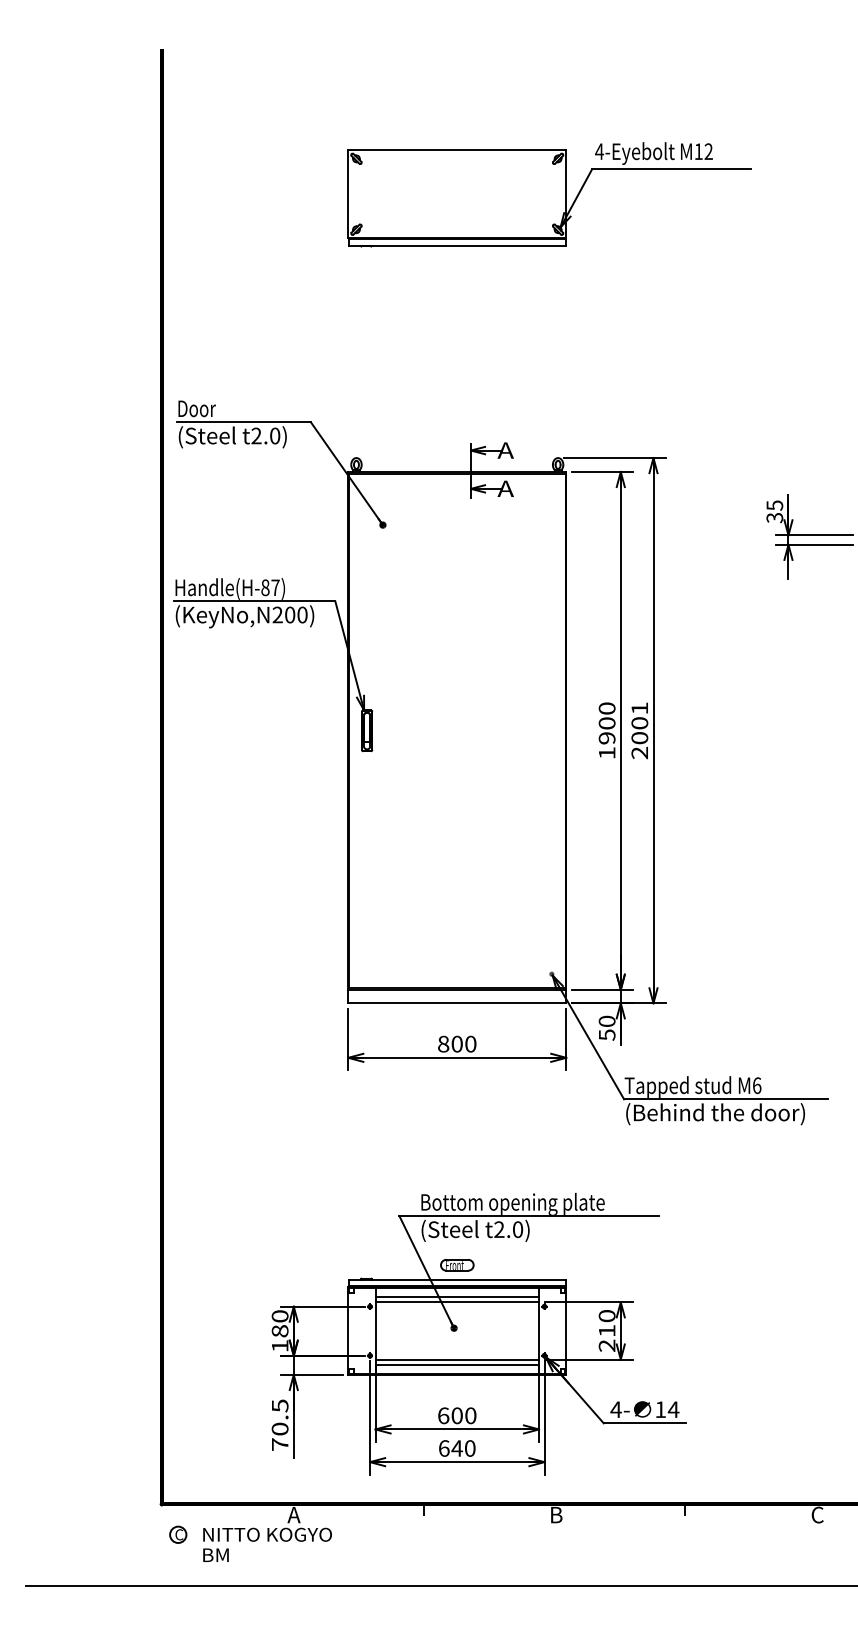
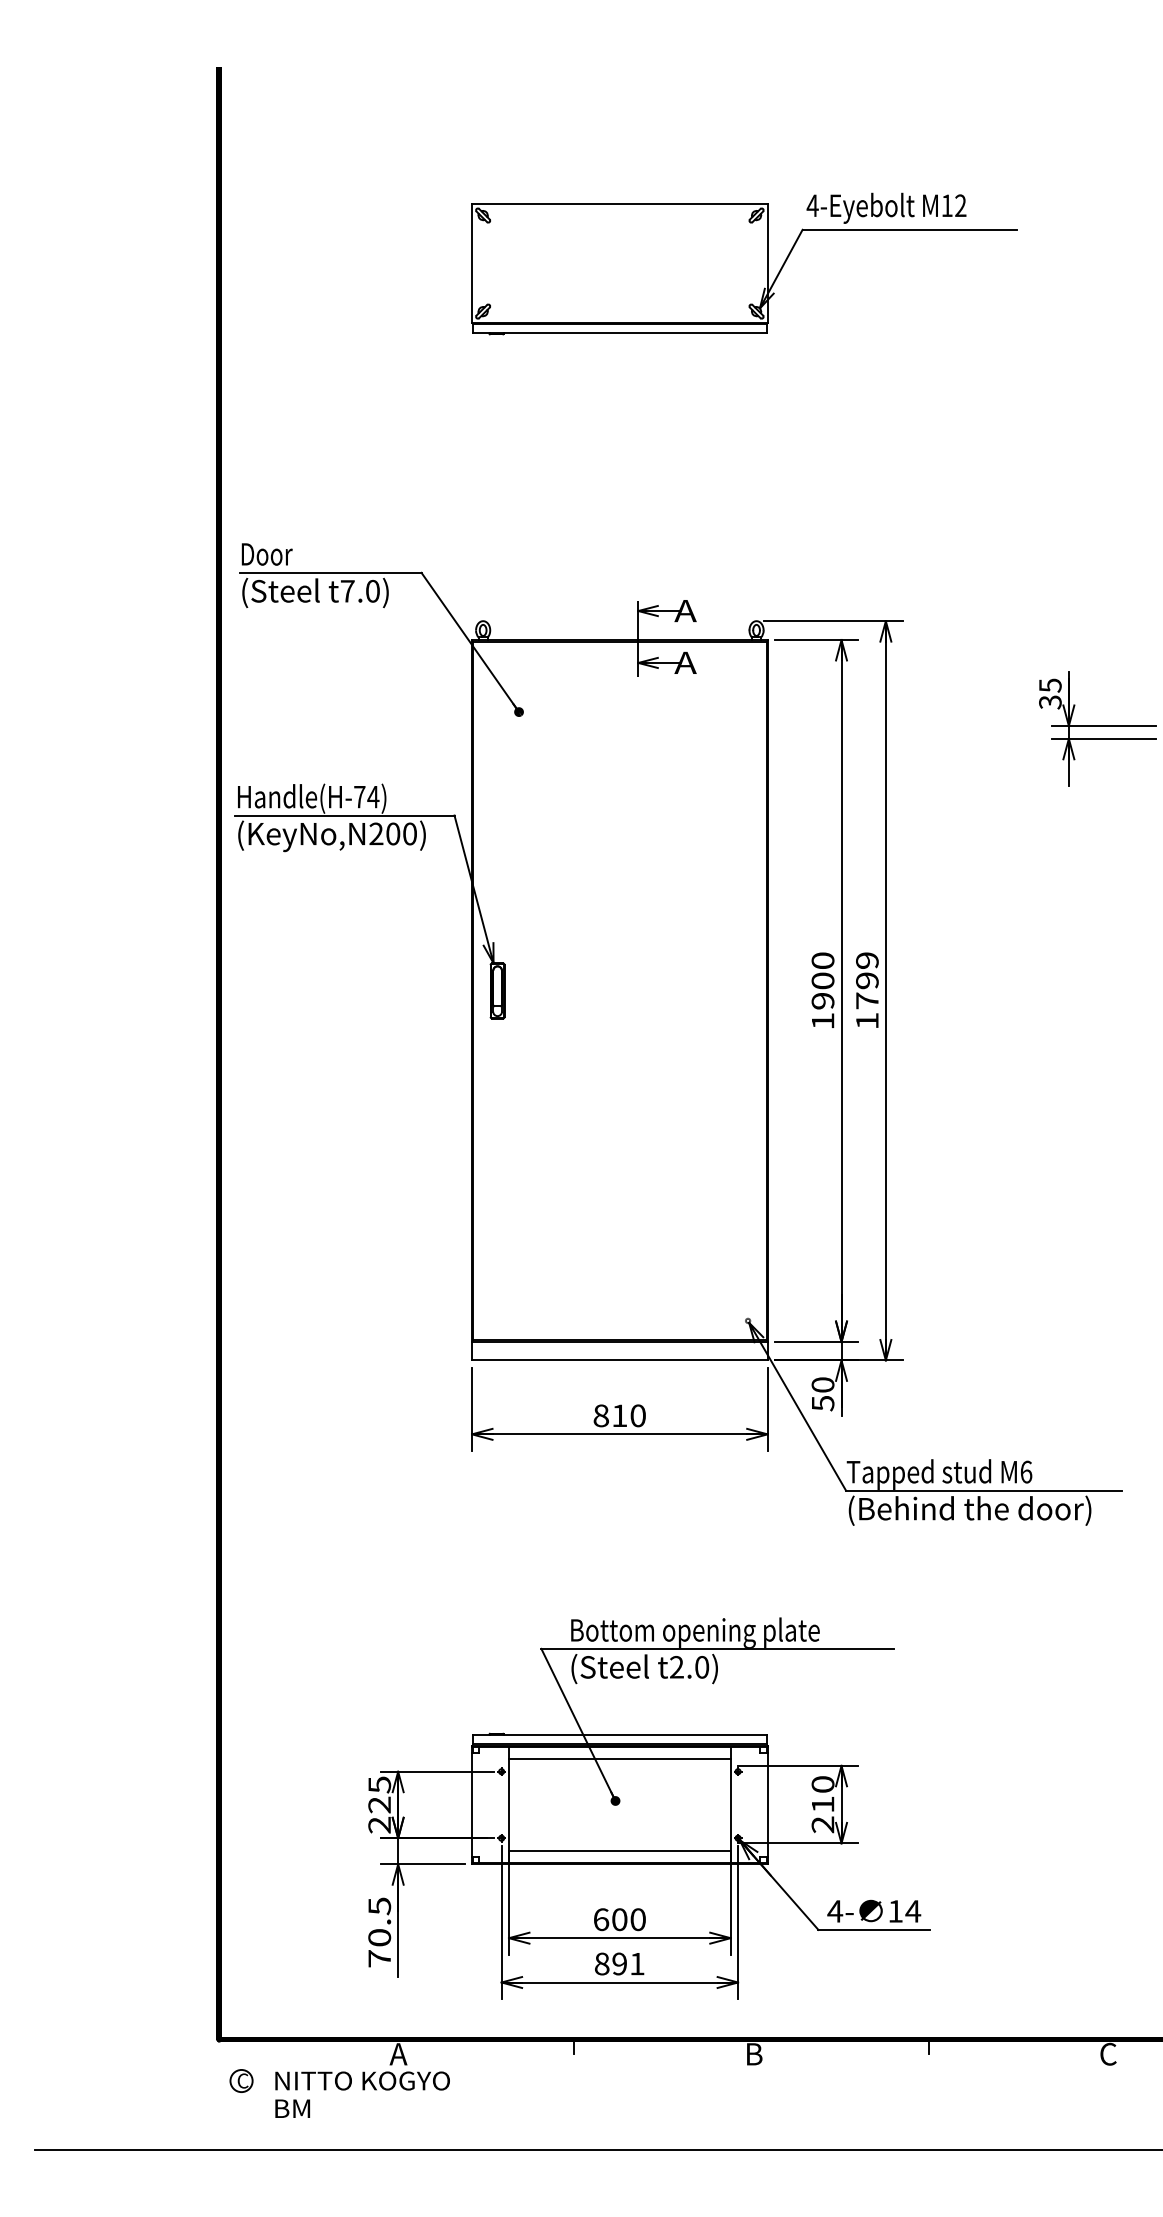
text: (256, 435) -> (347, 590), t2.0) -> t7.0)
text: (270, 587) -> (366, 796), Handle(H-87) -> Handle(H-74)
text: (639, 730) -> (866, 990), 2001 -> 1799
text: (456, 1043) -> (618, 1414), 800 -> 810
part: (457, 1265) -> (620, 1715), removed
line: (457, 1302) -> (620, 1766), removed
text: (279, 1331) -> (378, 1805), 180 -> 225
line: (457, 1359) -> (620, 1843), removed
text: (456, 1448) -> (618, 1964), 640 -> 891

